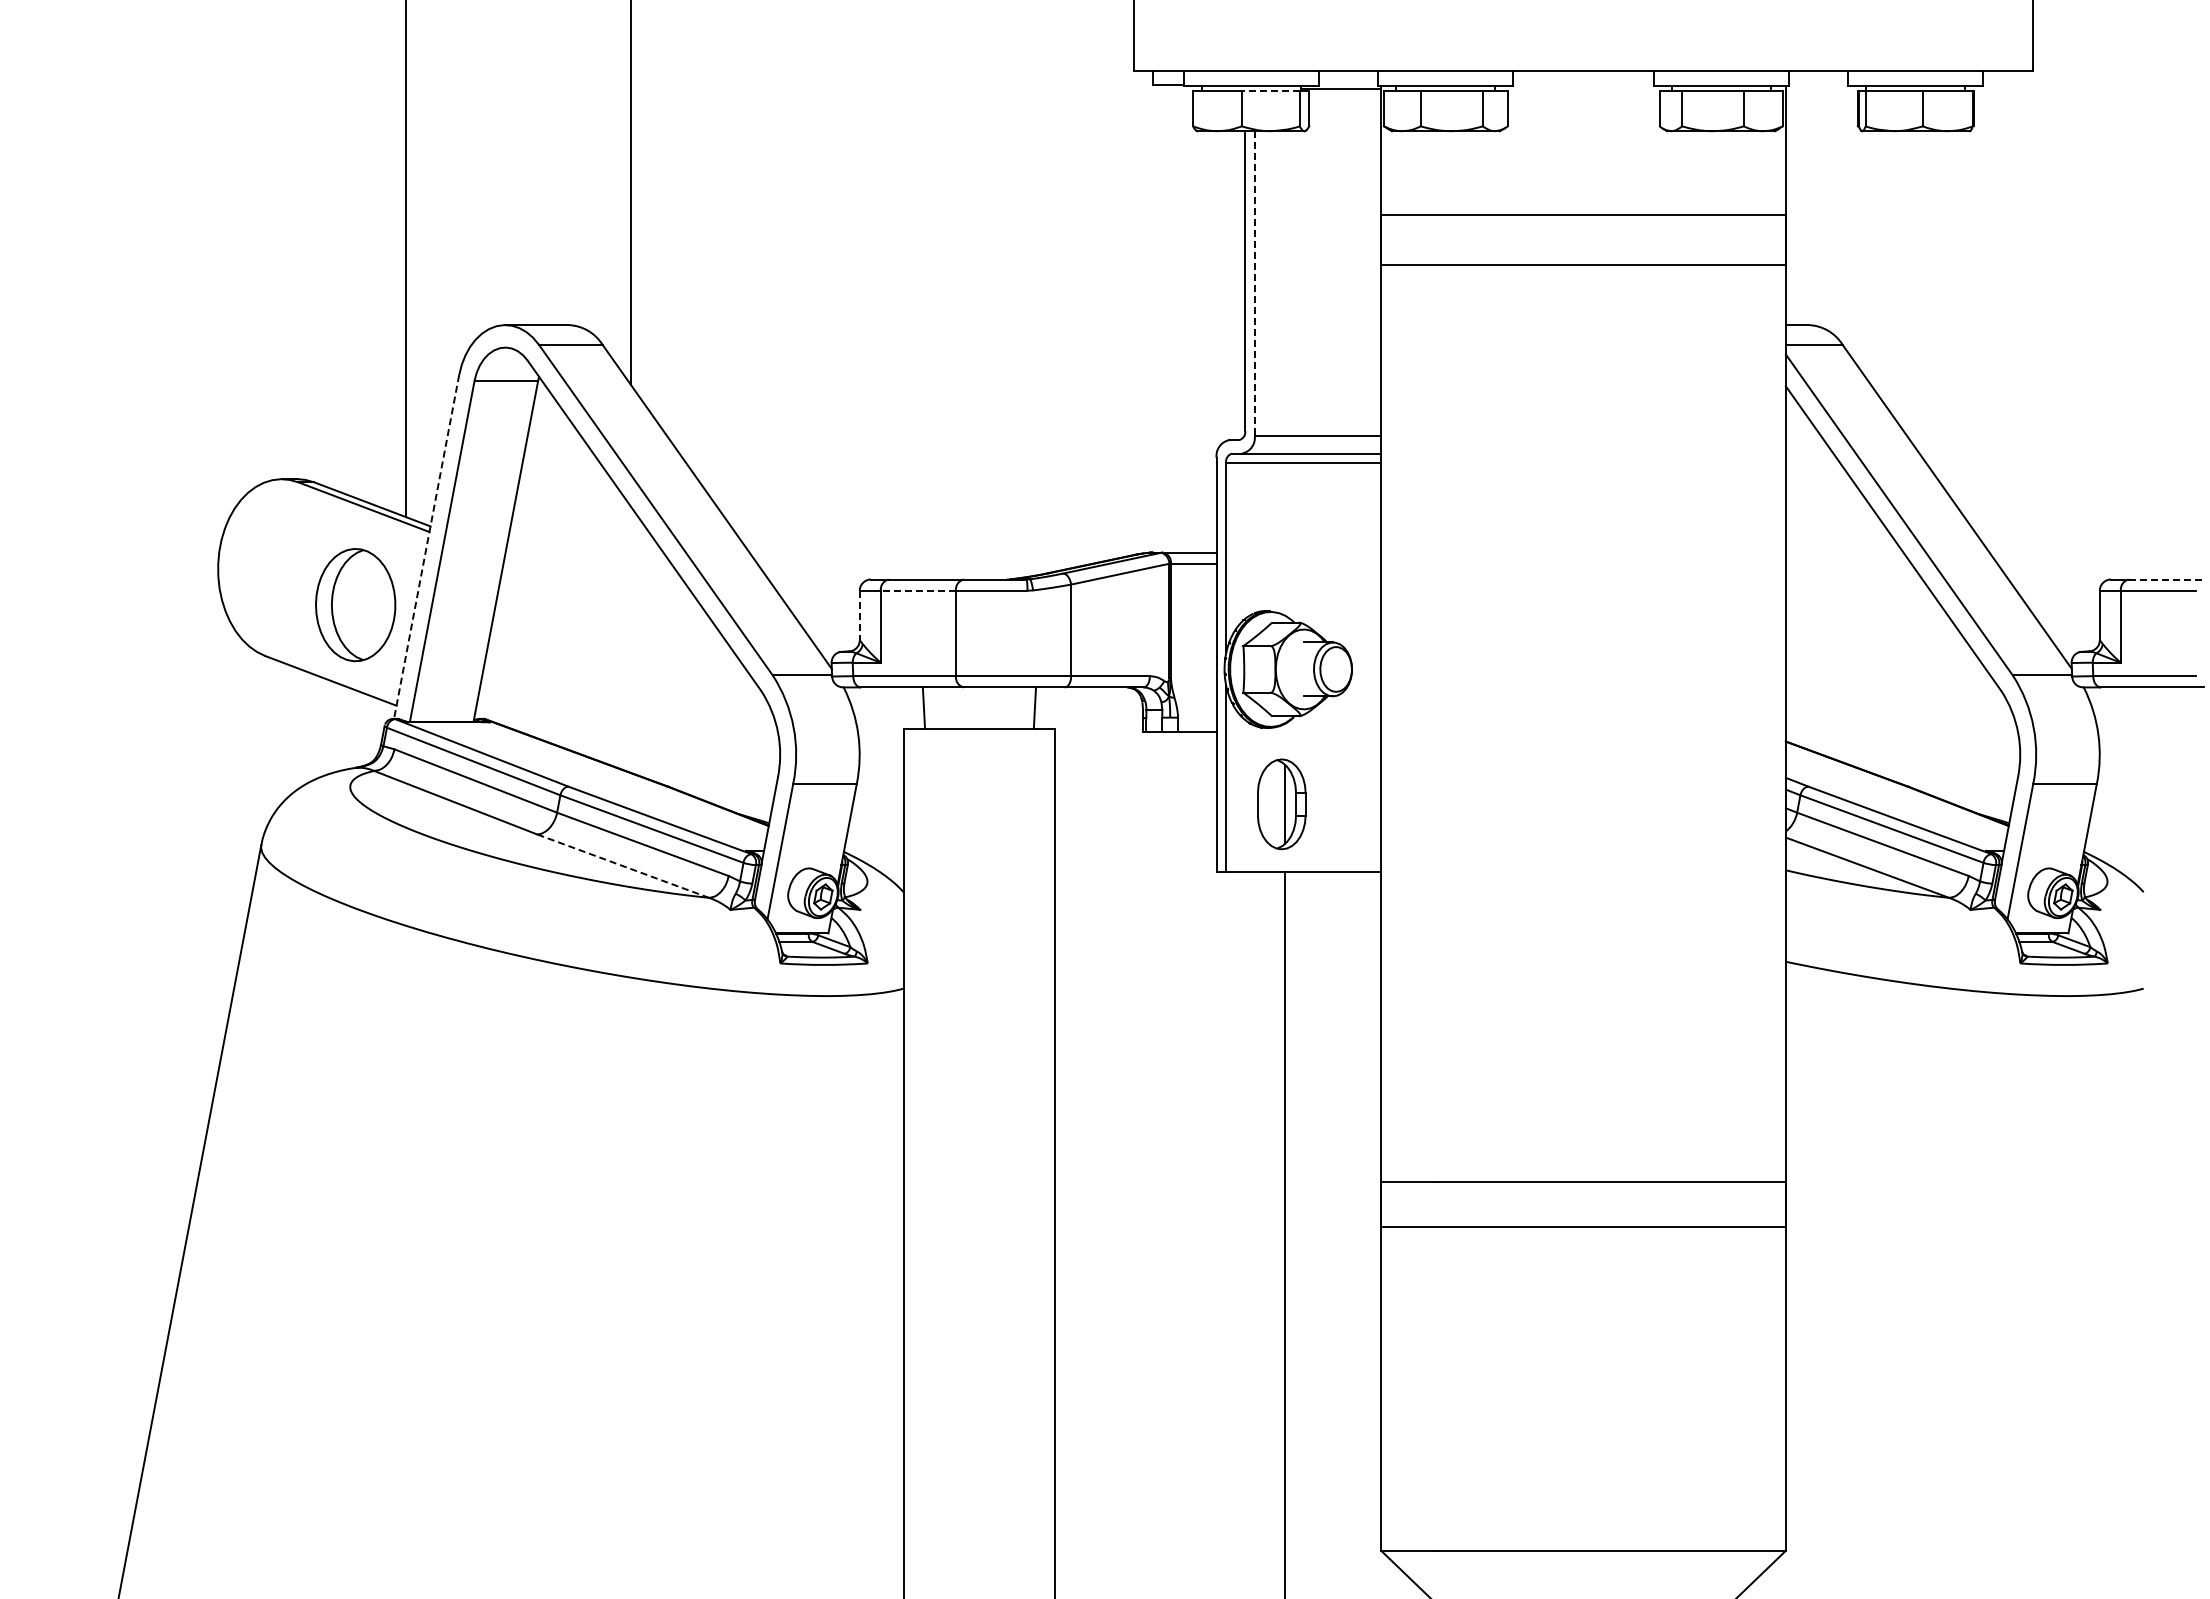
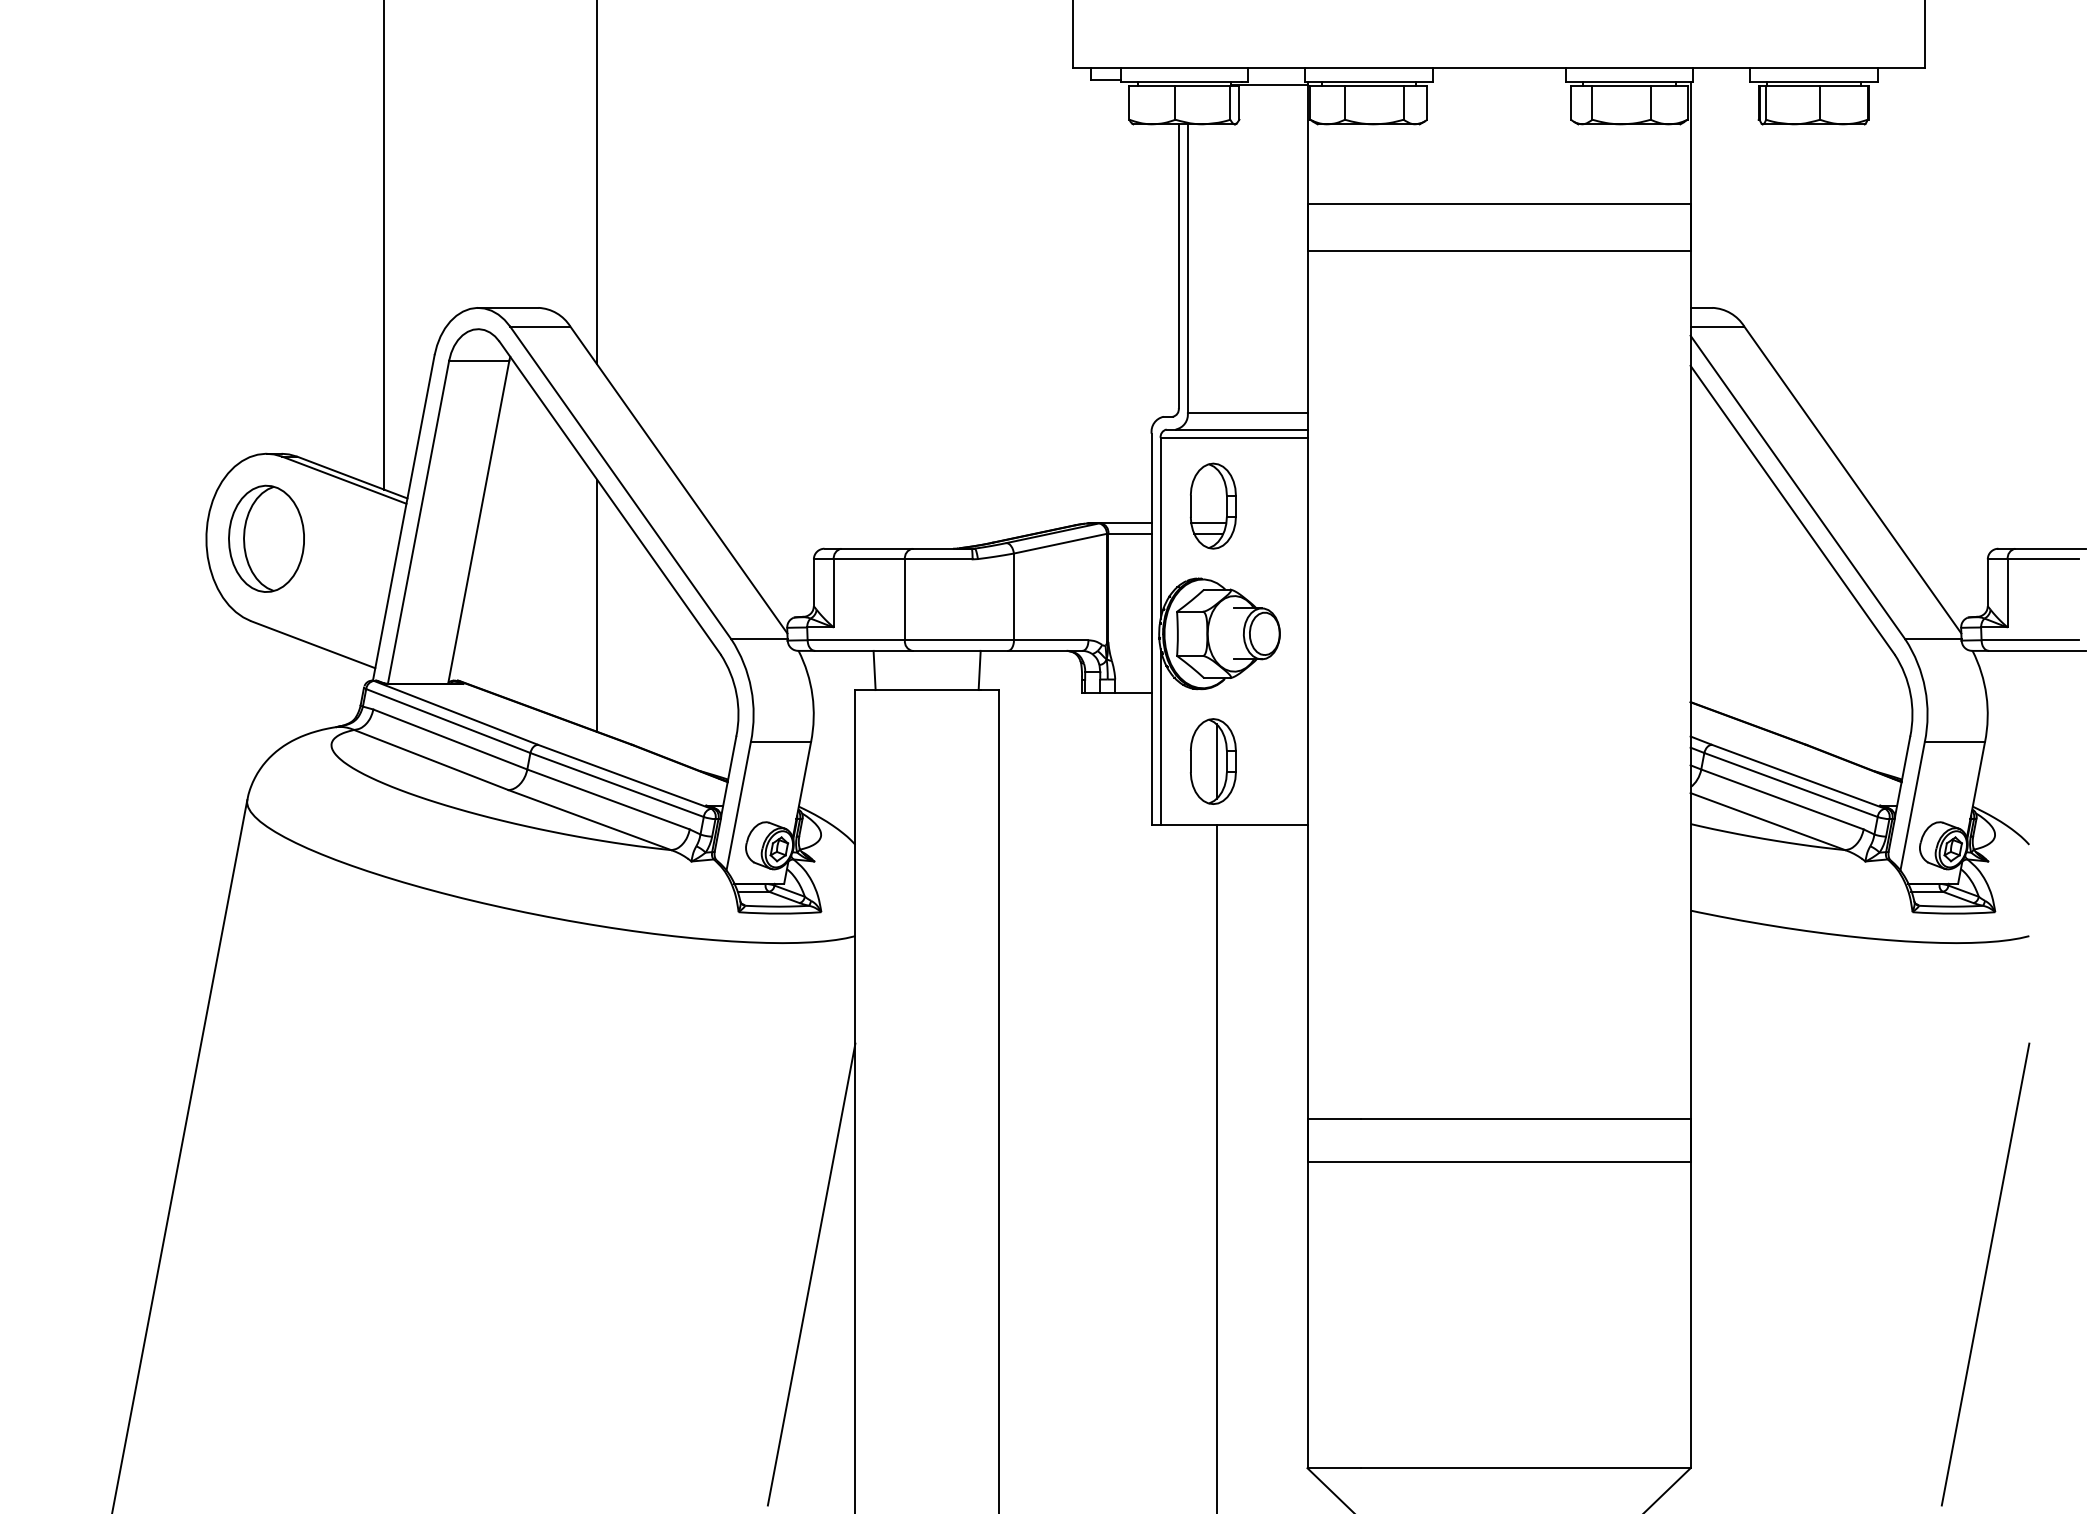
line: (1270, 90) -> (1202, 85), dashed -> solid
line: (1254, 283) -> (1187, 268), dashed -> solid
part: (1281, 534) -> (1213, 506), added
line: (426, 546) -> (403, 517), dashed -> solid
line: (2166, 579) -> (2050, 548), dashed -> solid
line: (918, 590) -> (869, 559), dashed -> solid
part: (355, 605) -> (266, 539), moved
line: (859, 615) -> (813, 582), dashed -> solid
line: (630, 639) -> (596, 605), added
line: (623, 866) -> (590, 820), dashed -> solid
line: (857, 1346) -> (811, 1274), added
line: (2097, 1346) -> (1985, 1274), added

